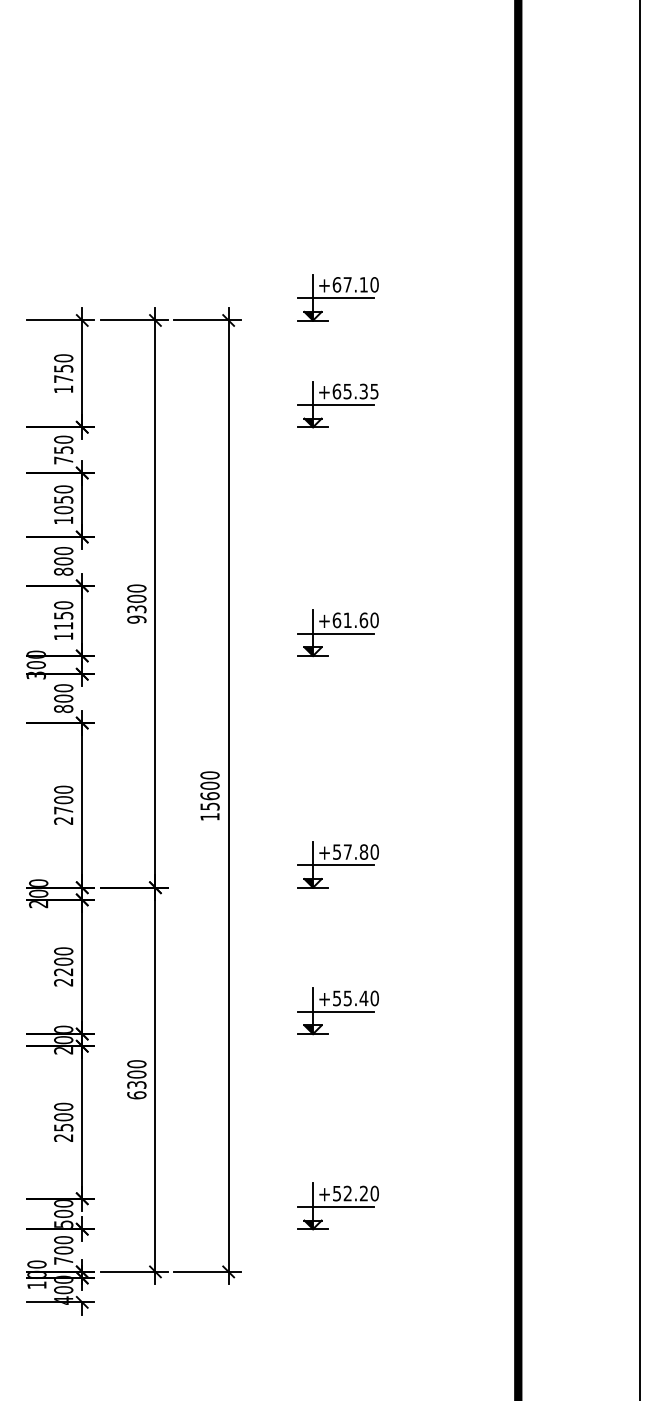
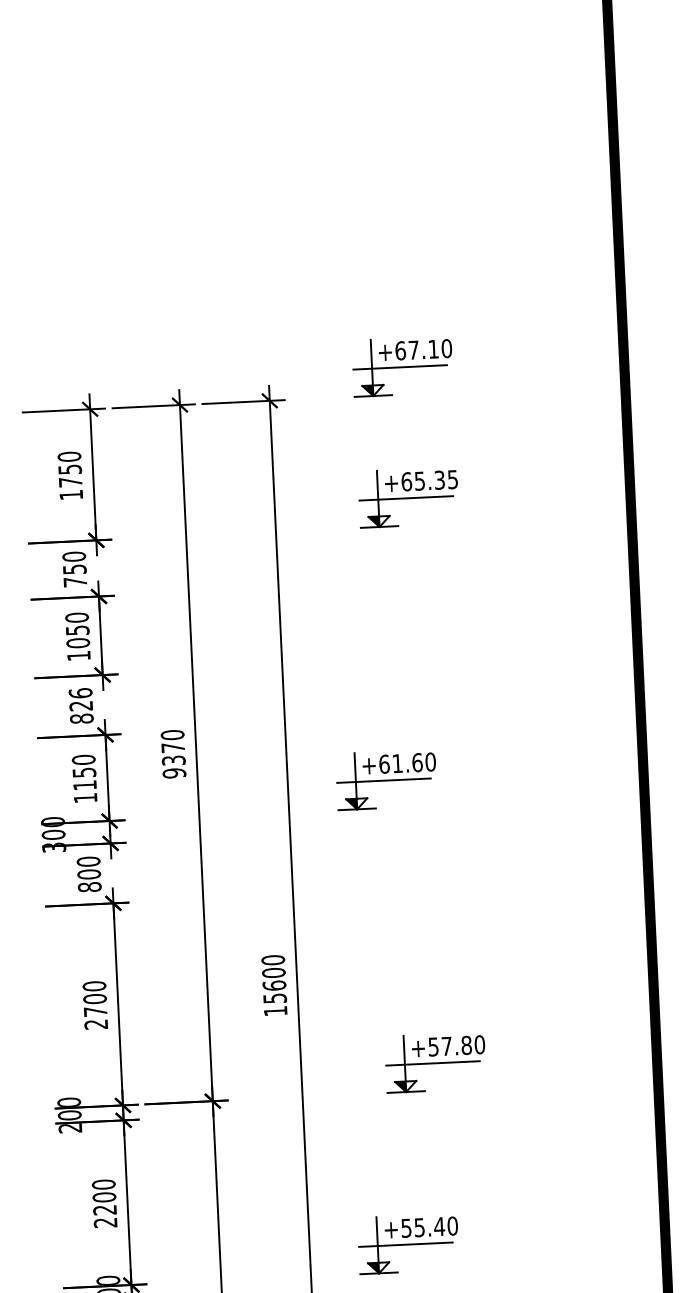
text: (63, 555) -> (80, 698), 800 -> 826
text: (136, 598) -> (172, 747), 9300 -> 9370
part: (337, 633) -> (385, 780), moved
part: (337, 1011) -> (407, 1244), moved

